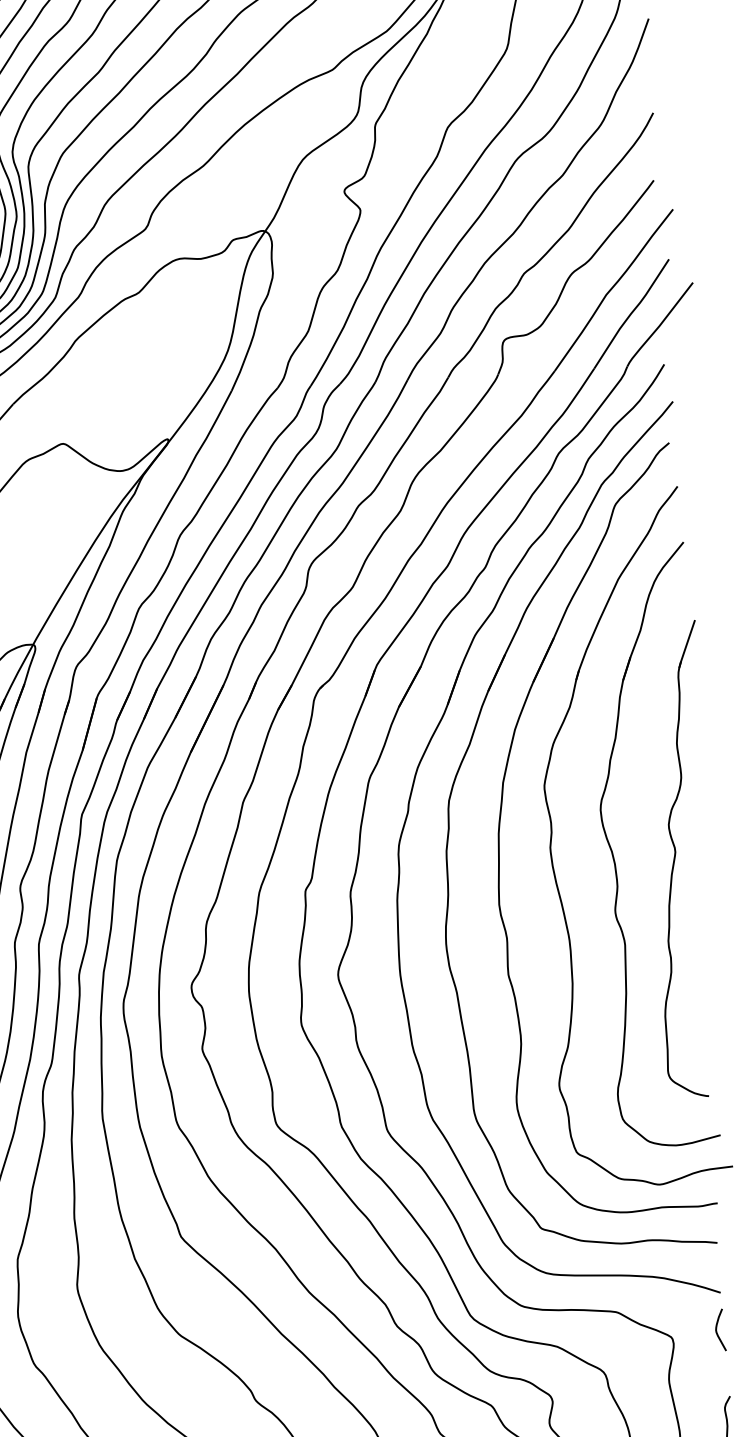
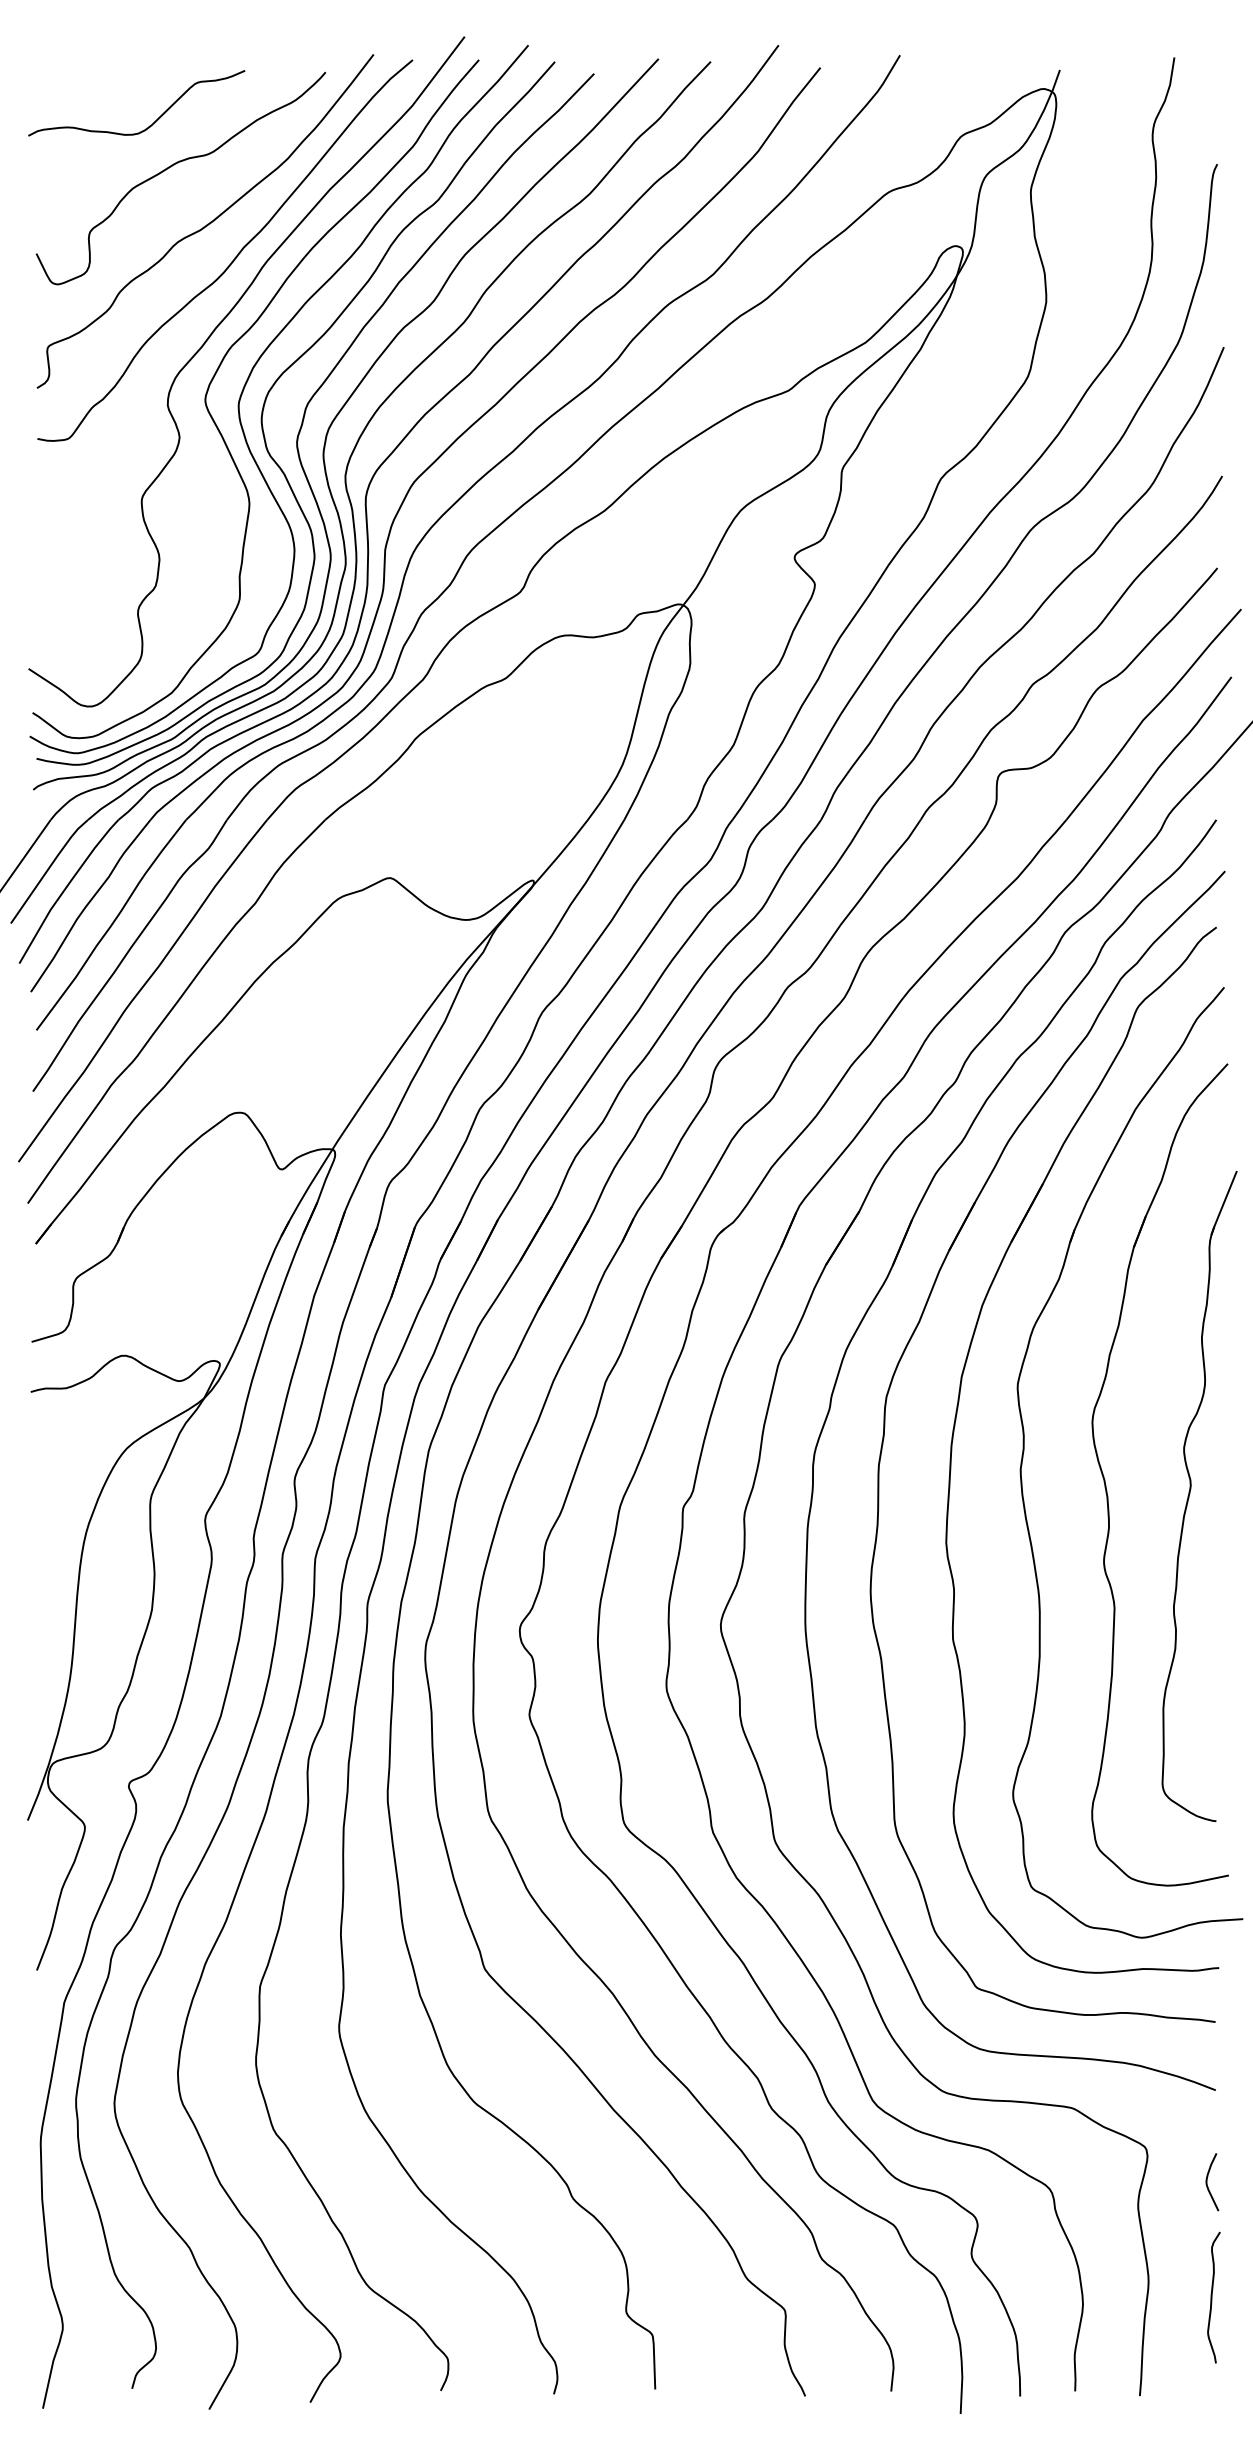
curve: (716, 1330) -> (1207, 2182), moved

